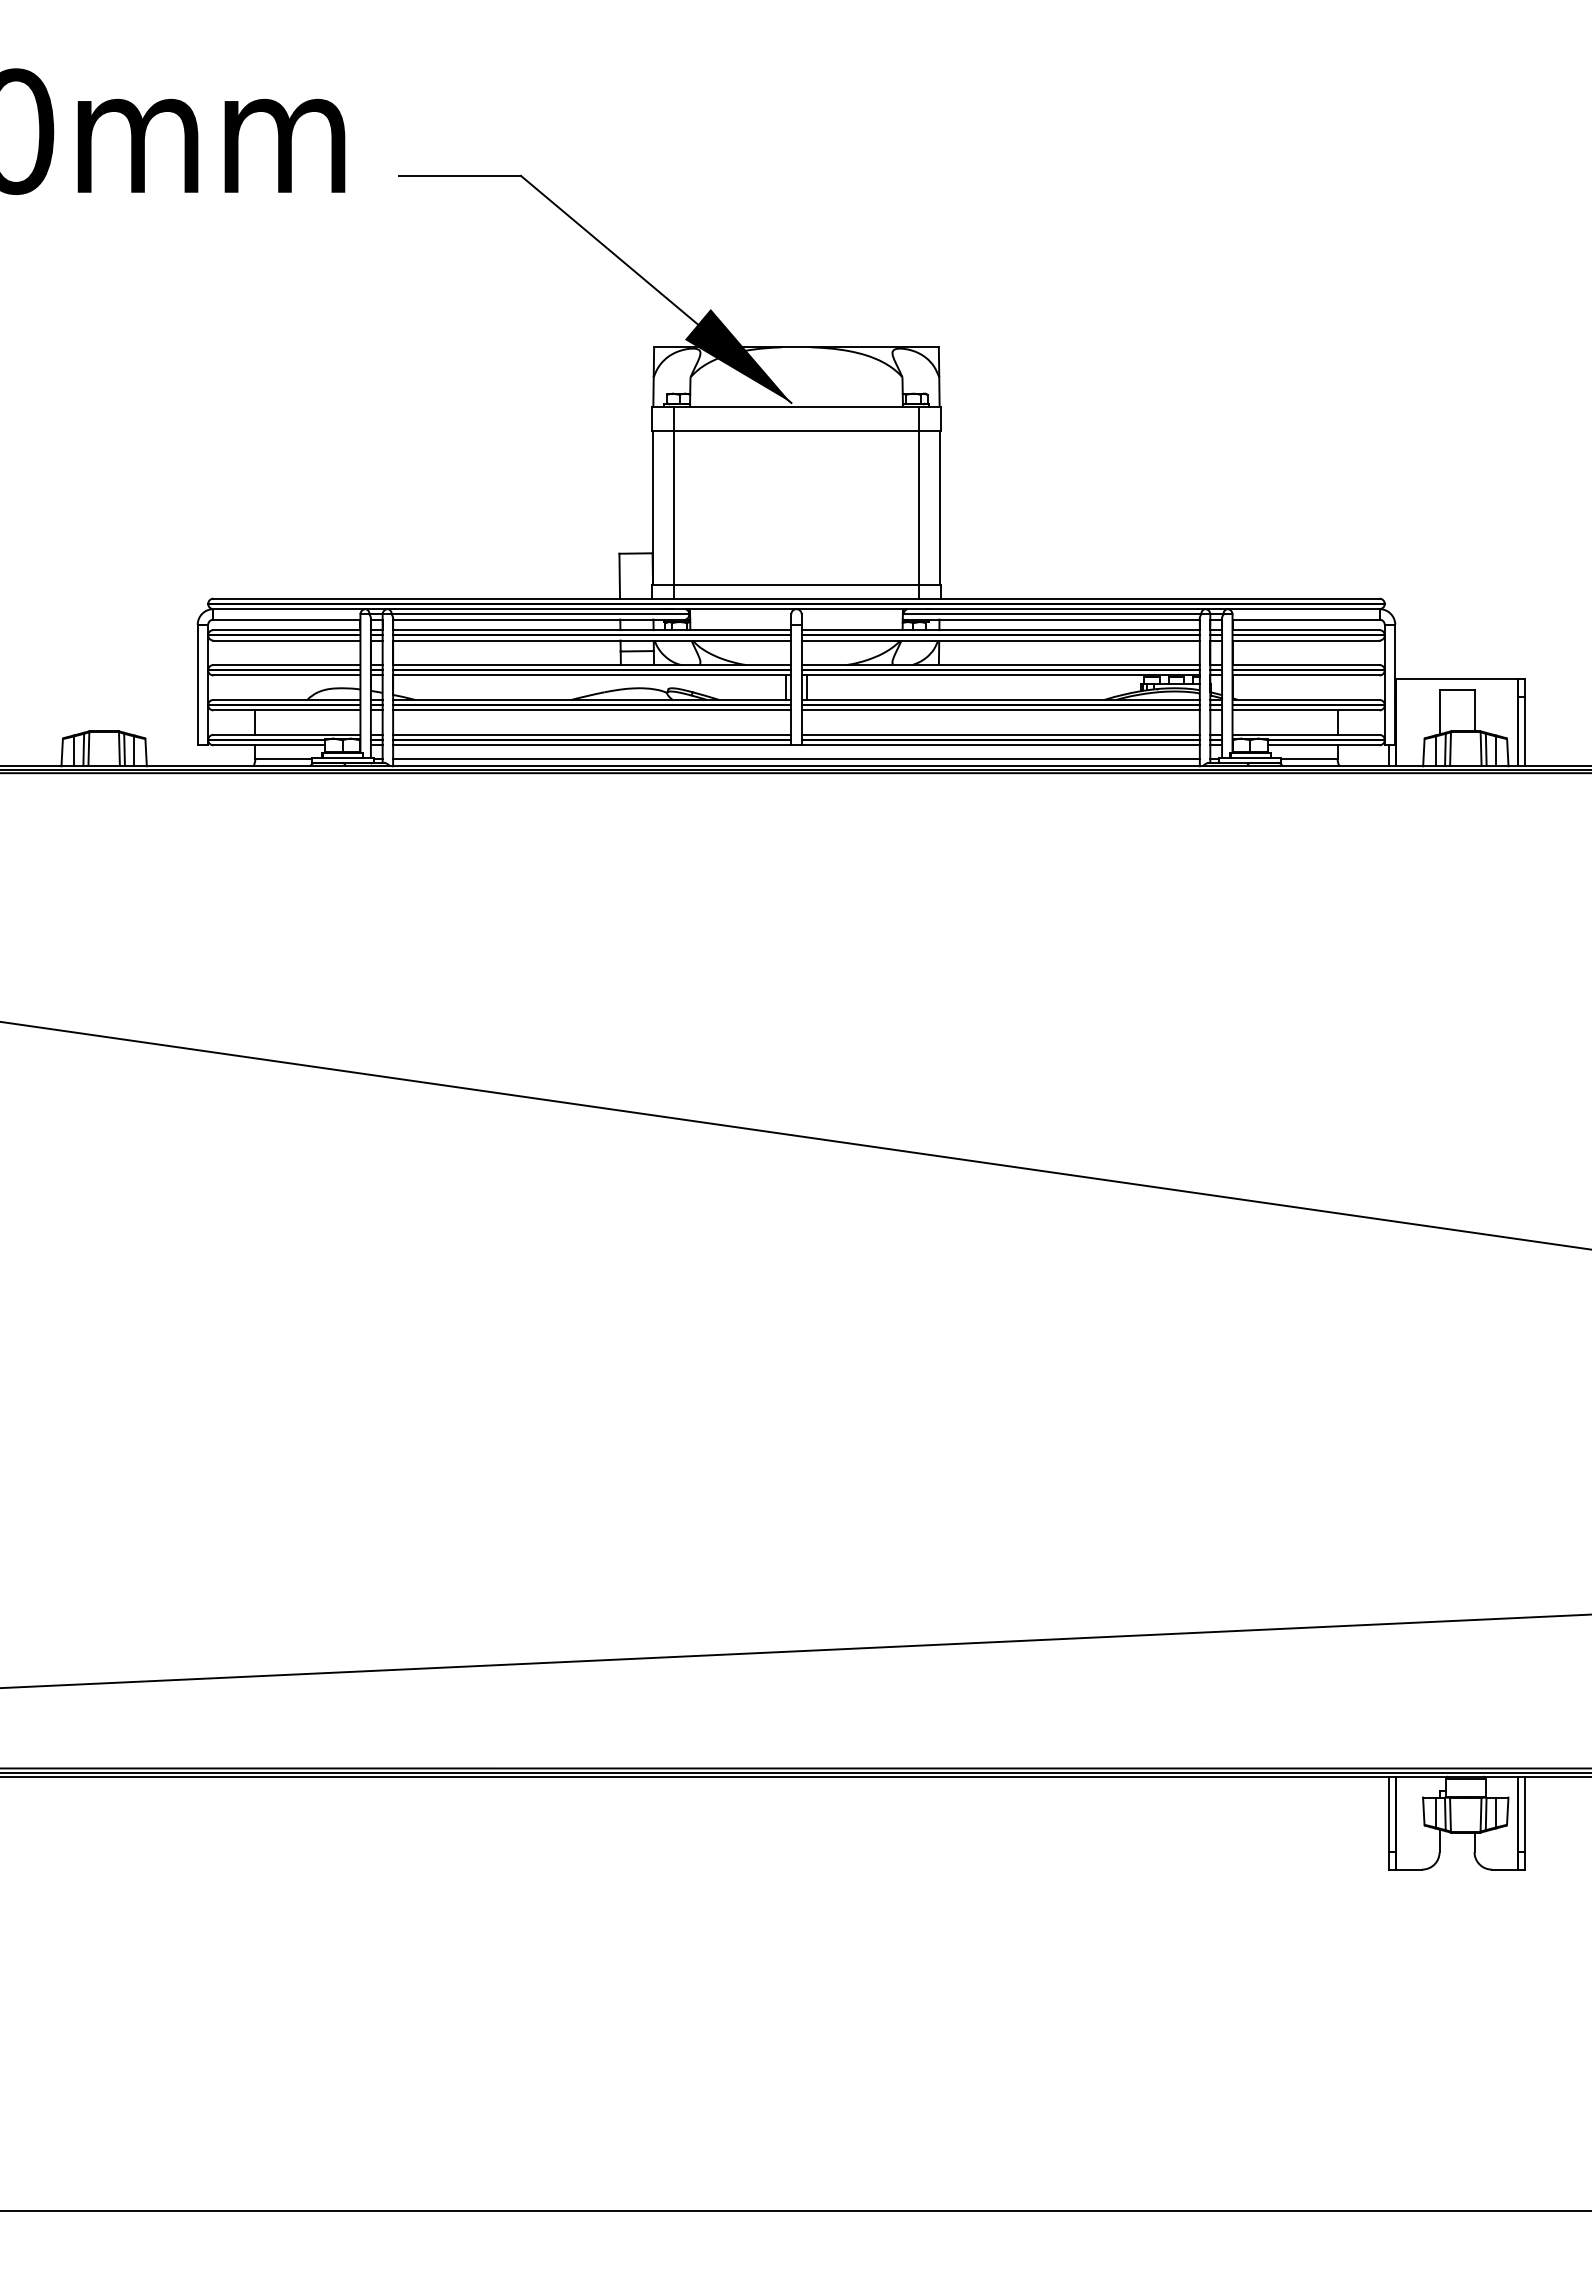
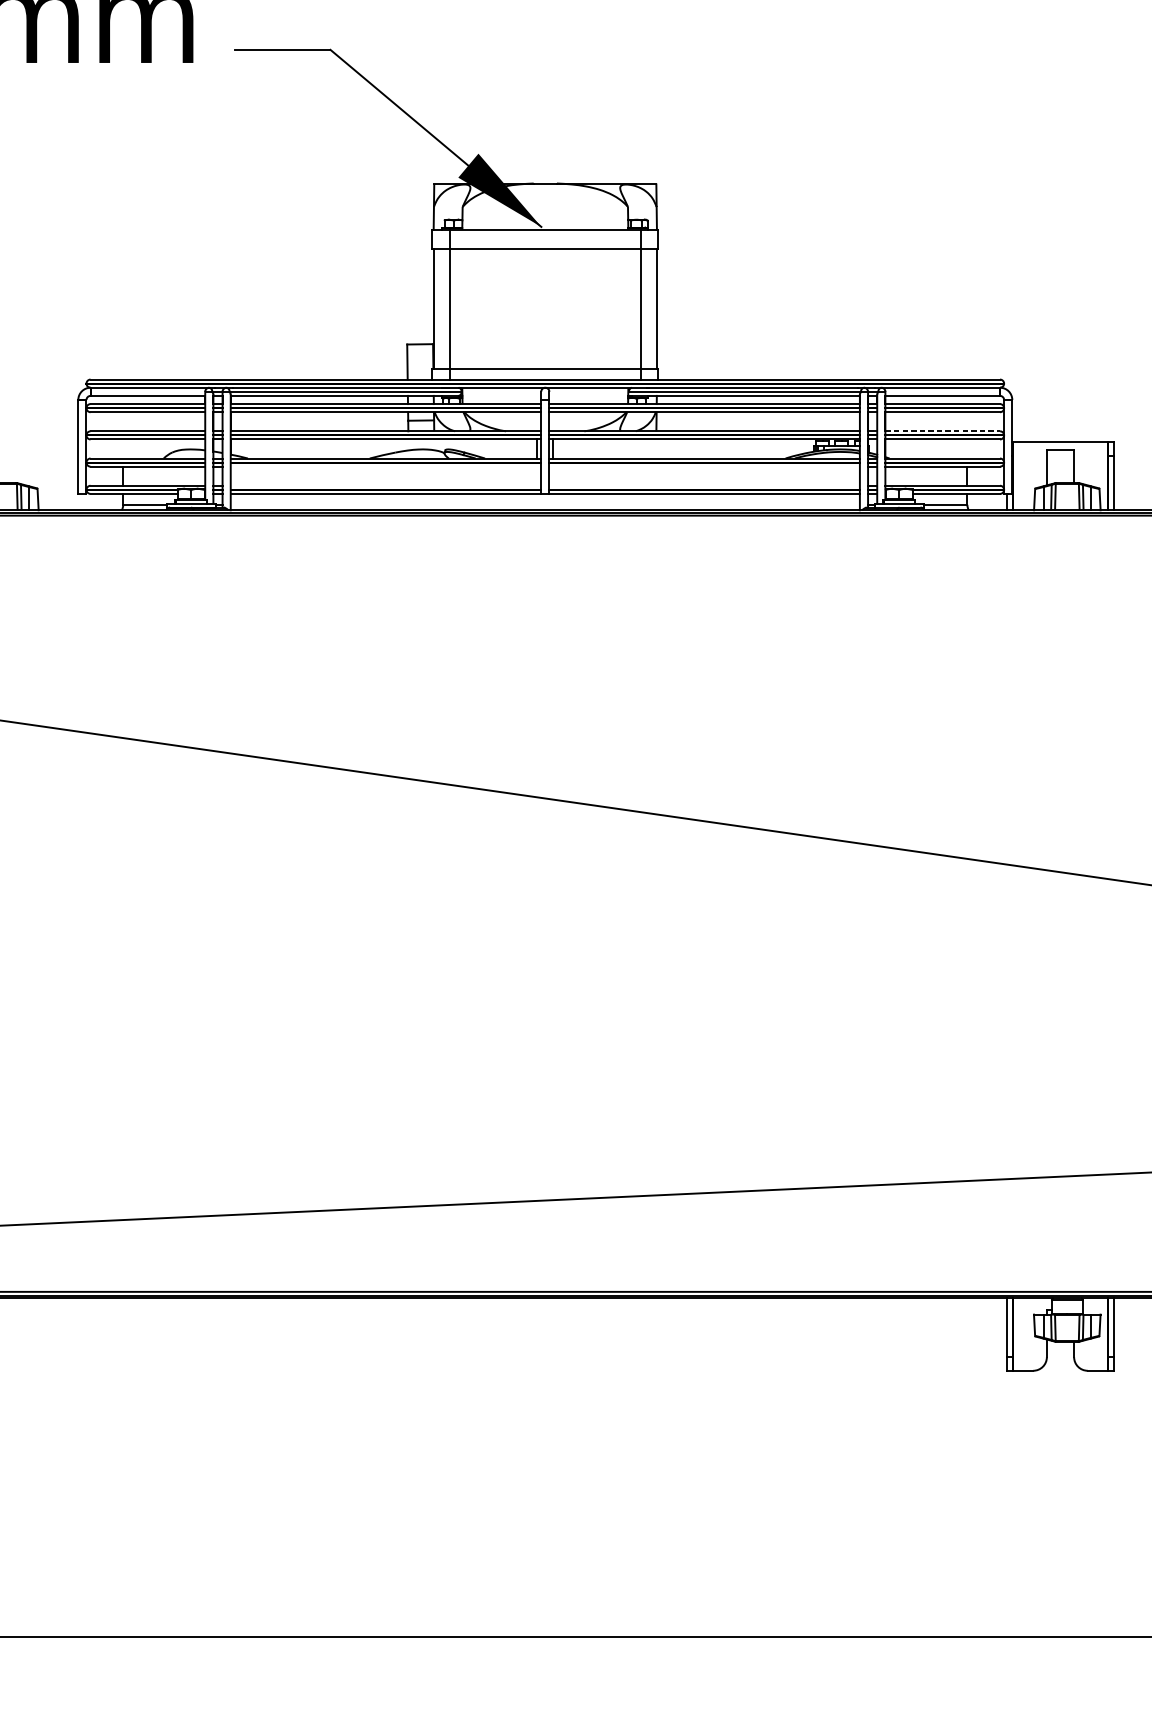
line: (1306, 665) -> (943, 431), solid -> dashed
line: (592, 710) -> (386, 466), removed
line: (1000, 710) -> (704, 466), removed
line: (592, 734) -> (386, 485), removed
line: (1000, 734) -> (704, 485), removed
line: (796, 759) -> (545, 504), removed

